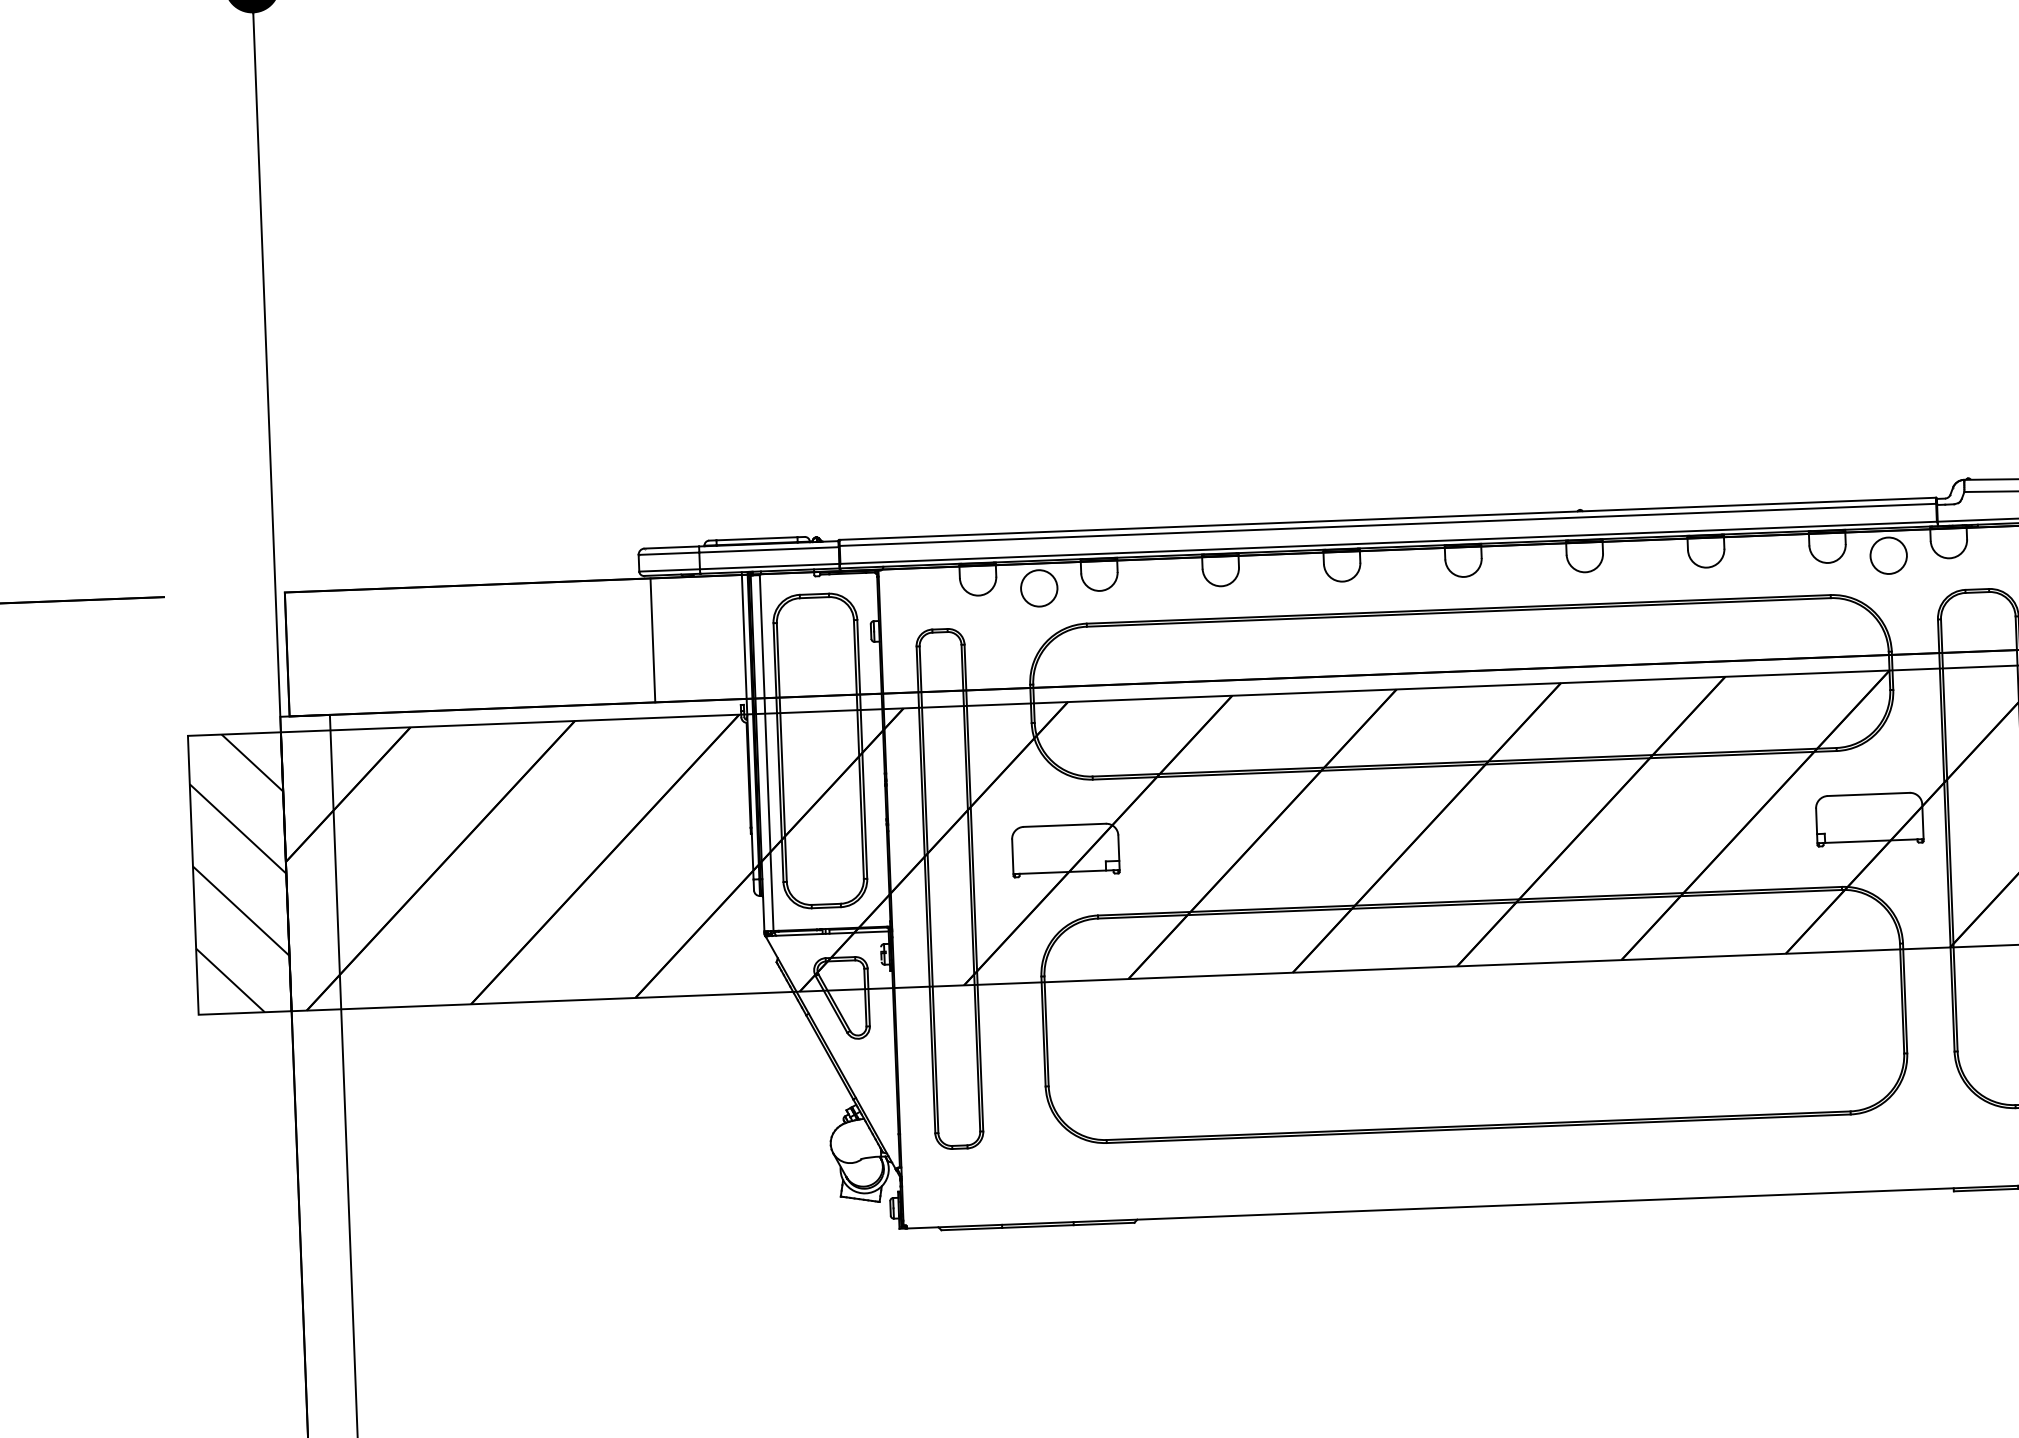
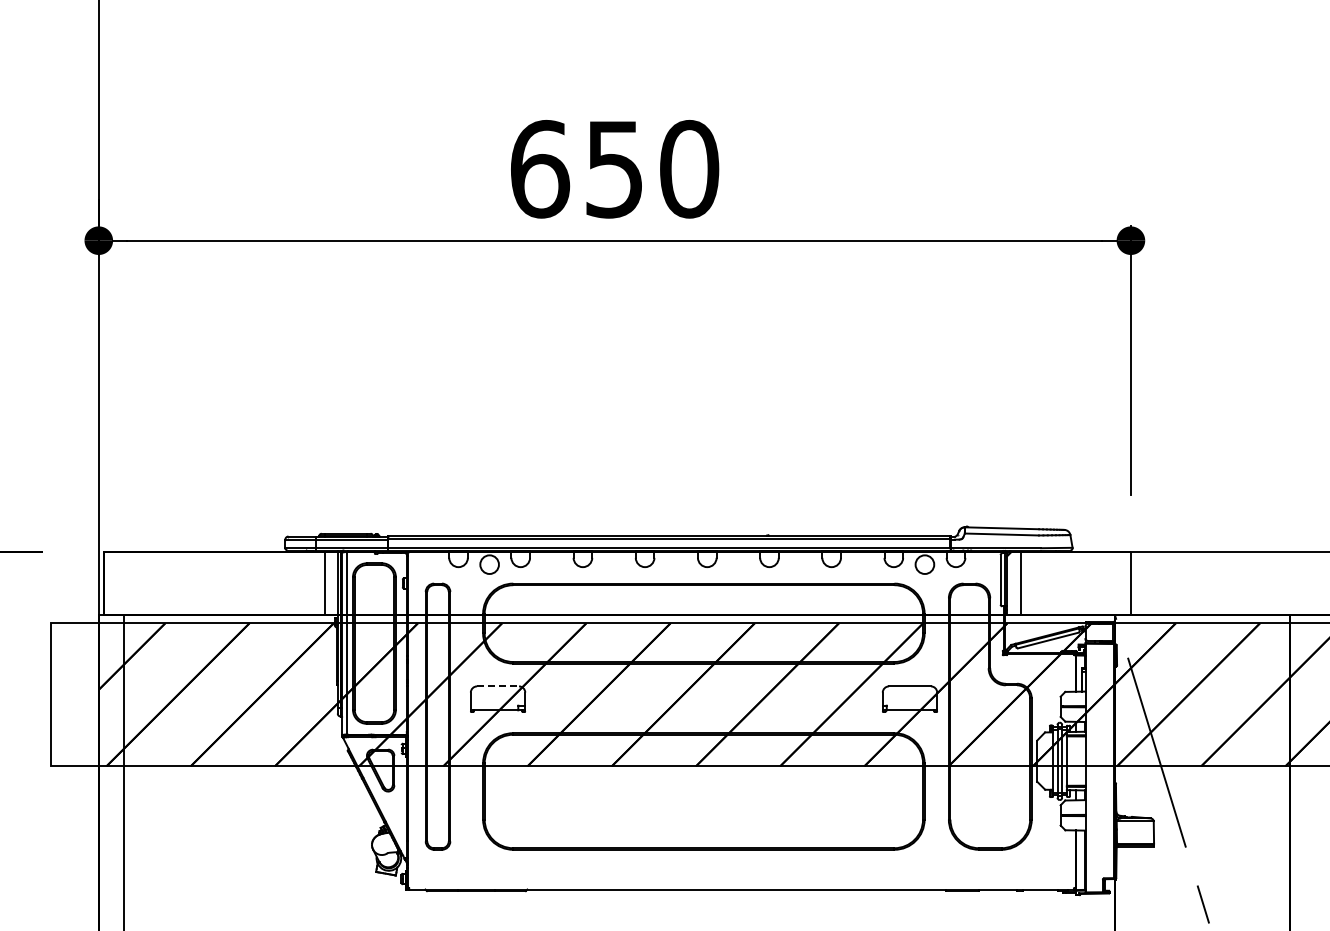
line: (652, 640) -> (324, 583), moved
line: (1065, 825) -> (498, 686), solid -> dashed
hatch: (238, 872) -> (74, 694), removed

